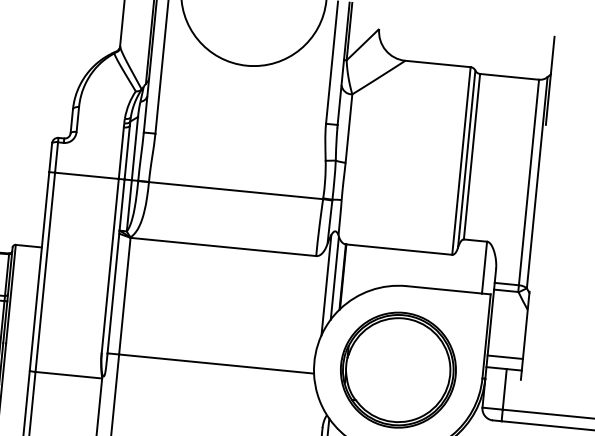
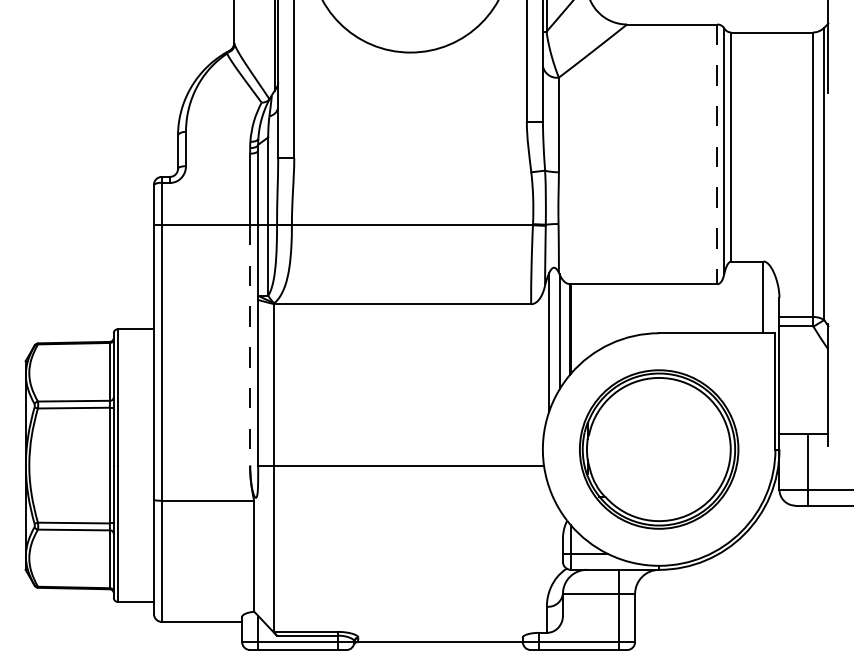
line: (461, 161) -> (717, 154), solid -> dashed
line: (110, 266) -> (250, 345), solid -> dashed
line: (504, 357) -> (803, 417), removed

